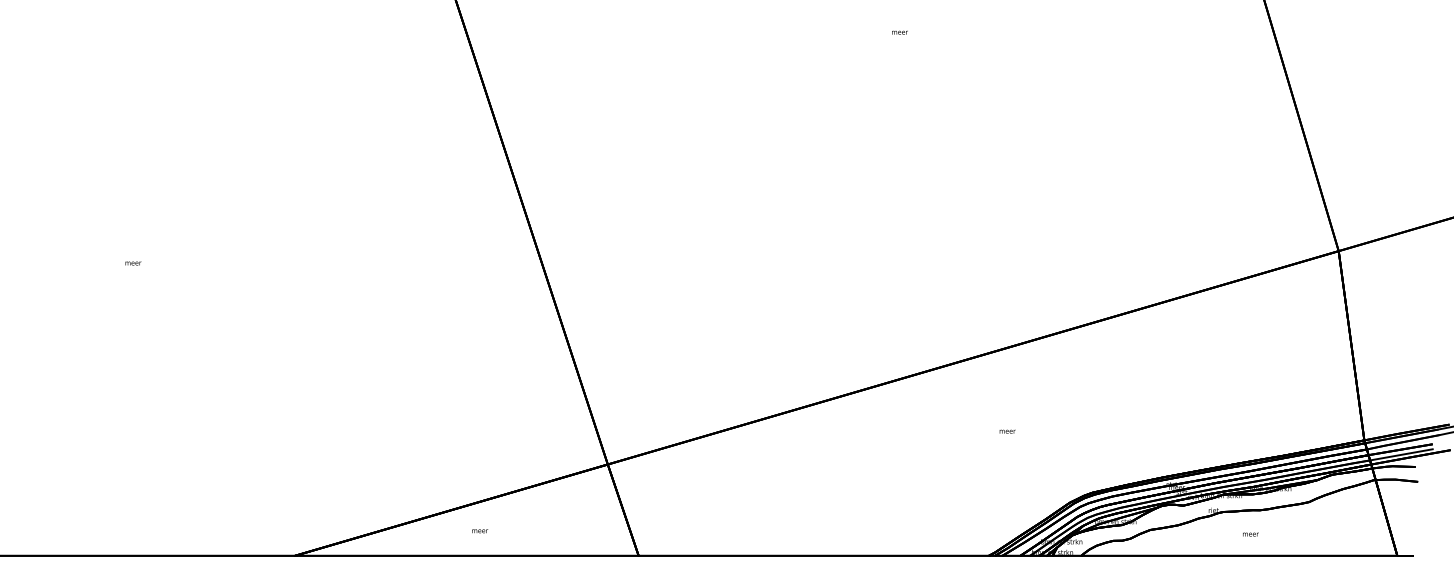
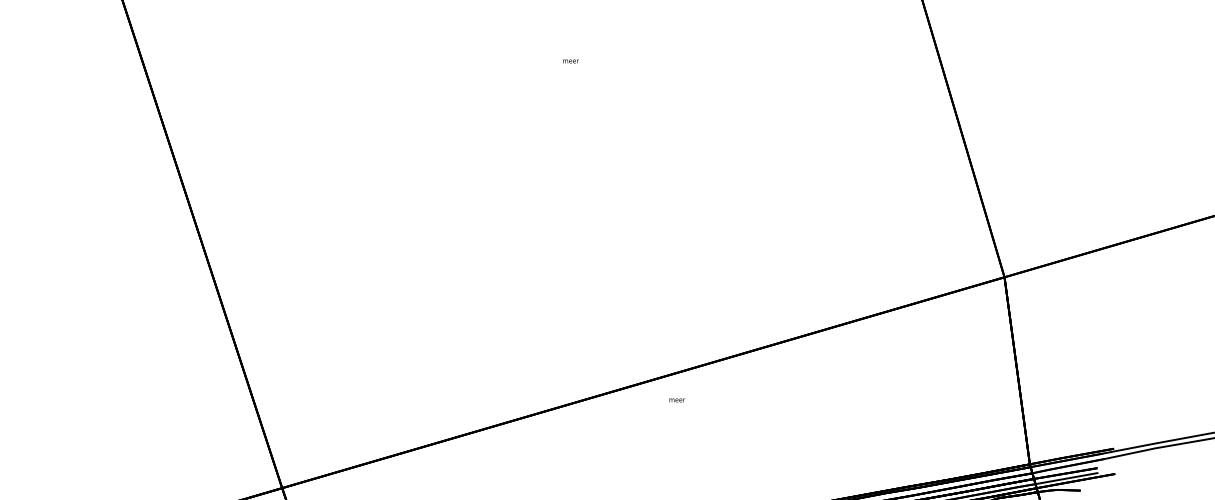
text: (1007, 431) -> (677, 400), moved

